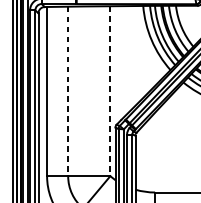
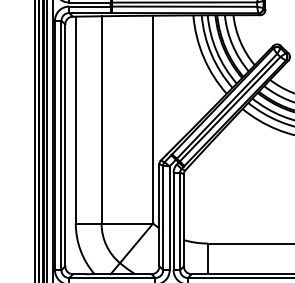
line: (68, 91) -> (101, 119), dashed -> solid
line: (110, 91) -> (153, 119), dashed -> solid

